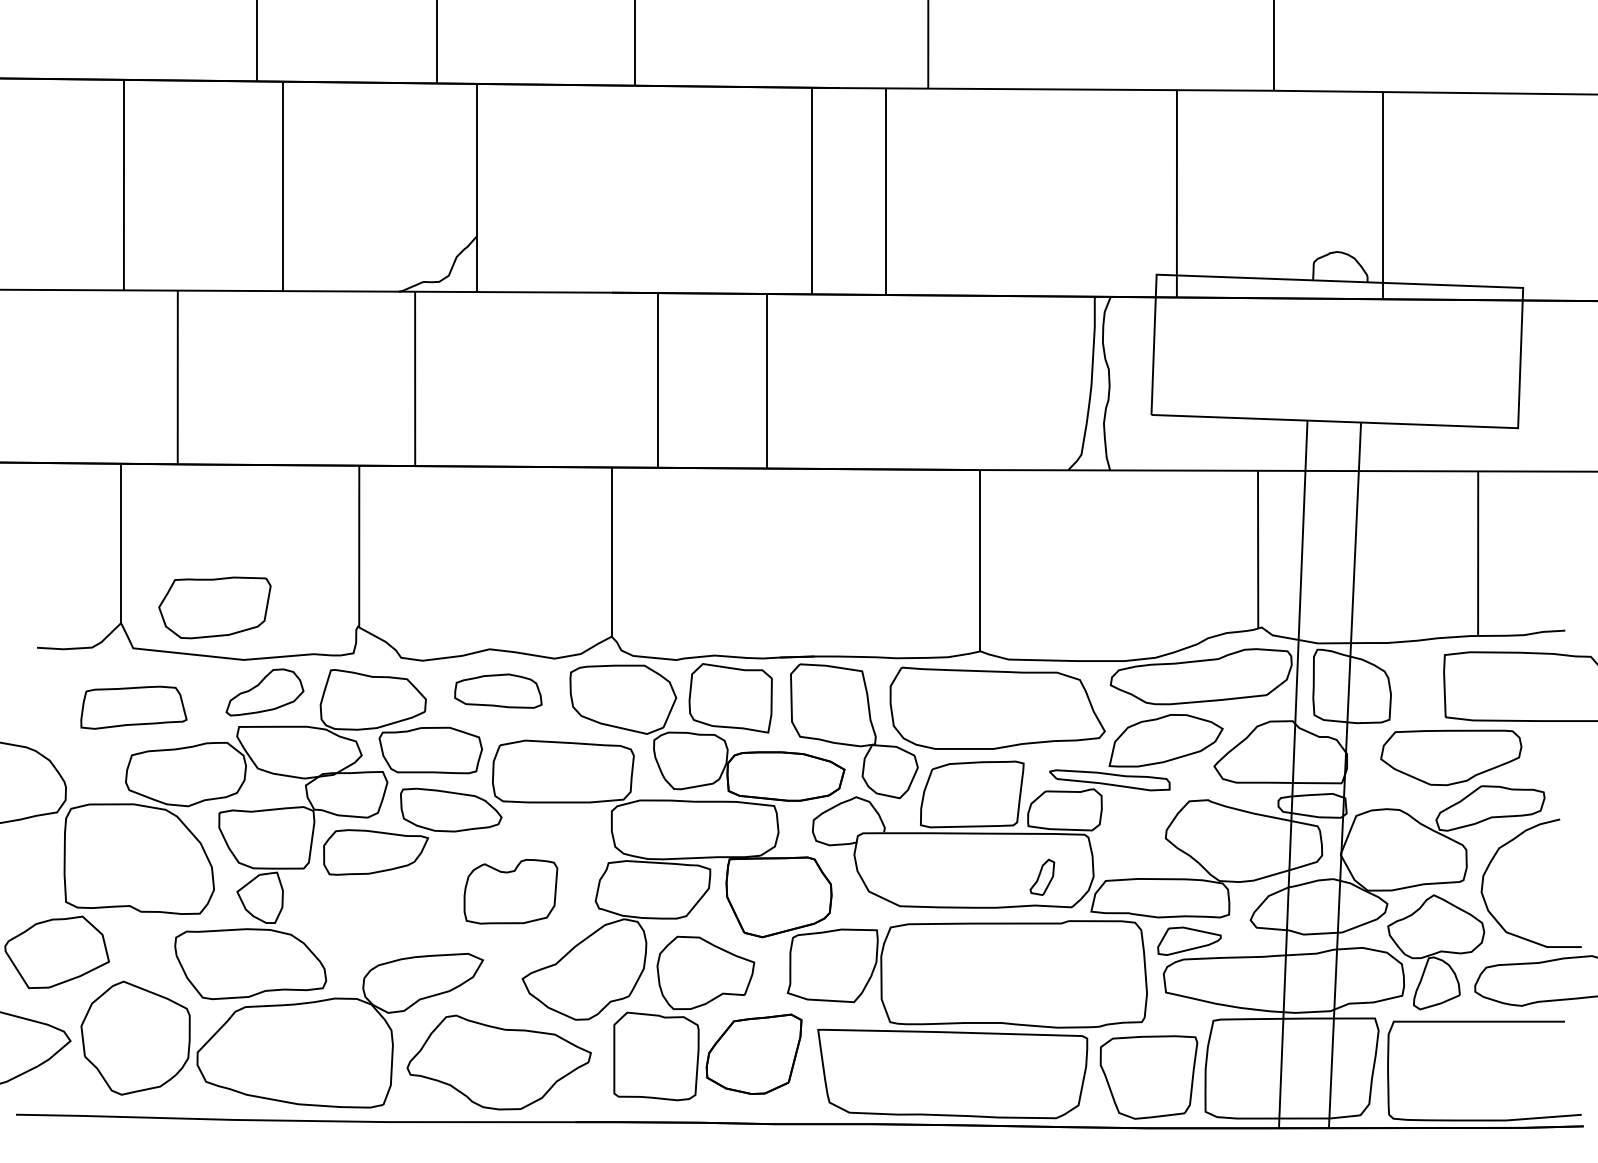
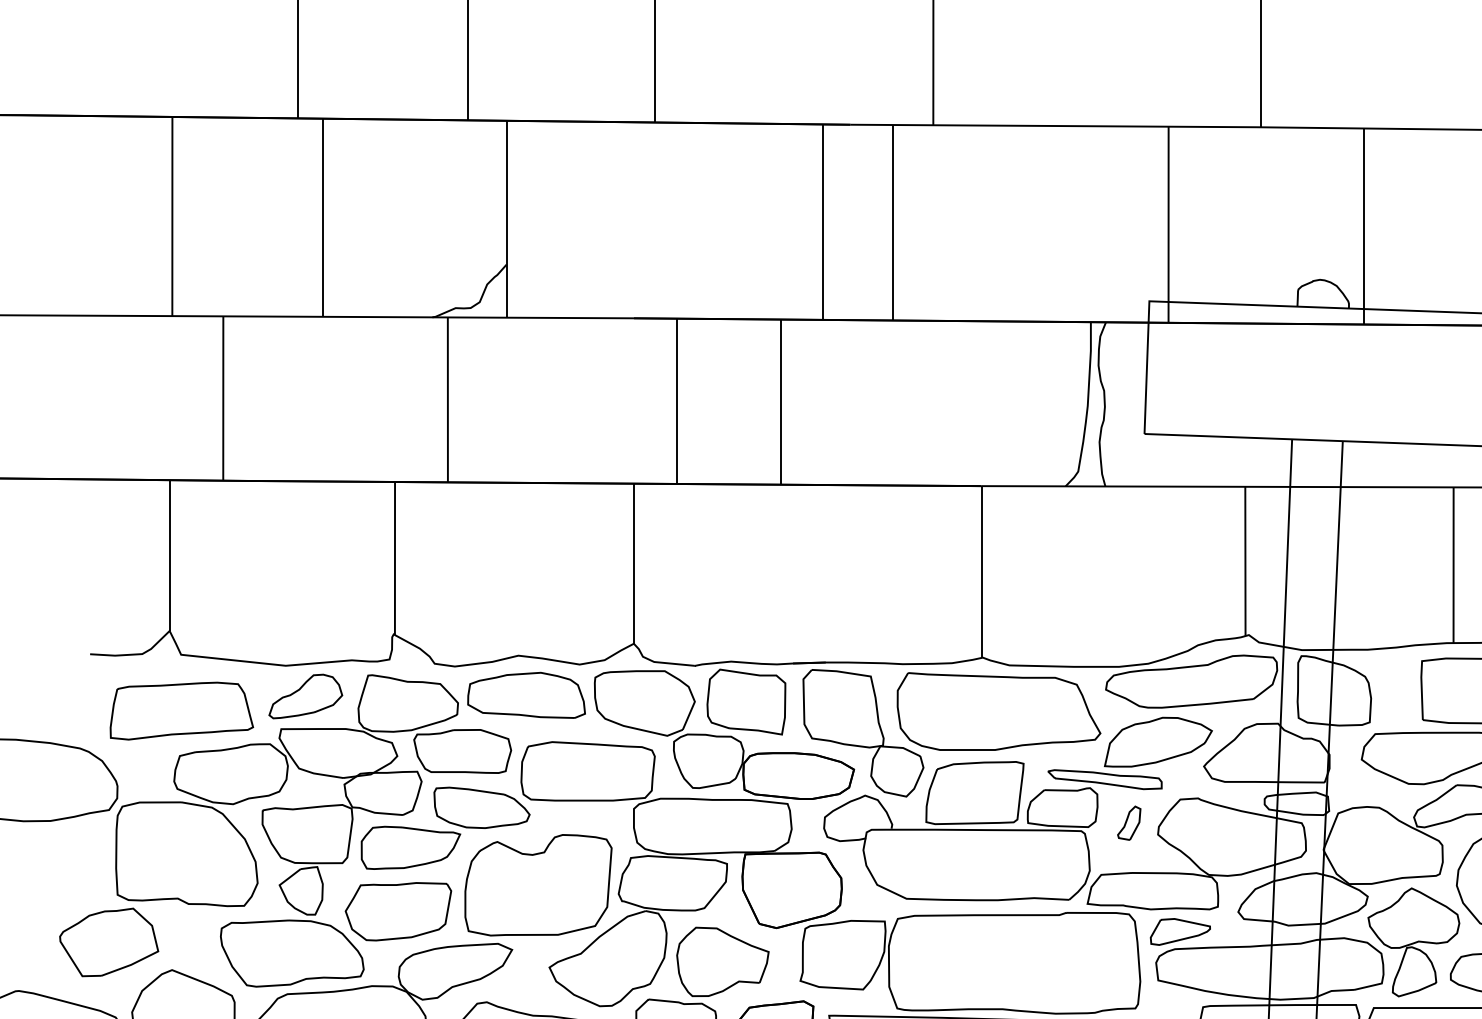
part: (214, 607) -> (398, 911), moved
part: (498, 690) -> (526, 694), size x1.43
part: (133, 707) -> (181, 710), size x1.43
part: (1042, 876) -> (1129, 822), moved
part: (510, 891) -> (538, 884), size x1.67

